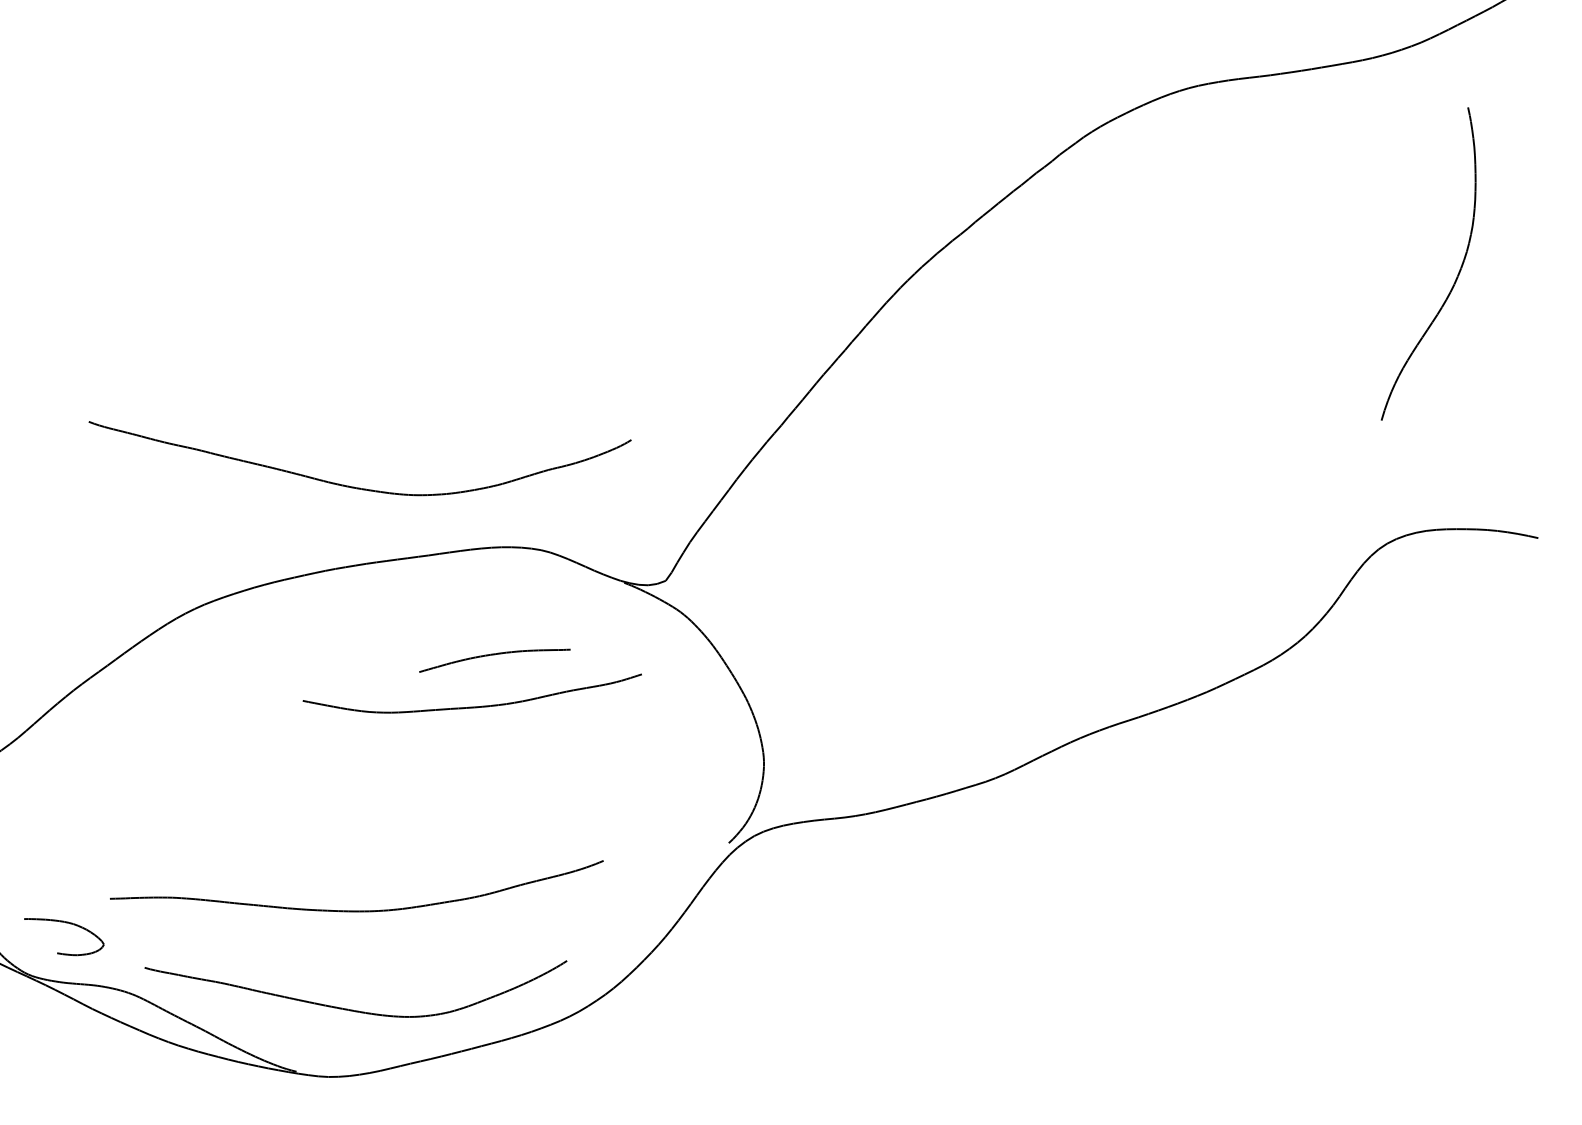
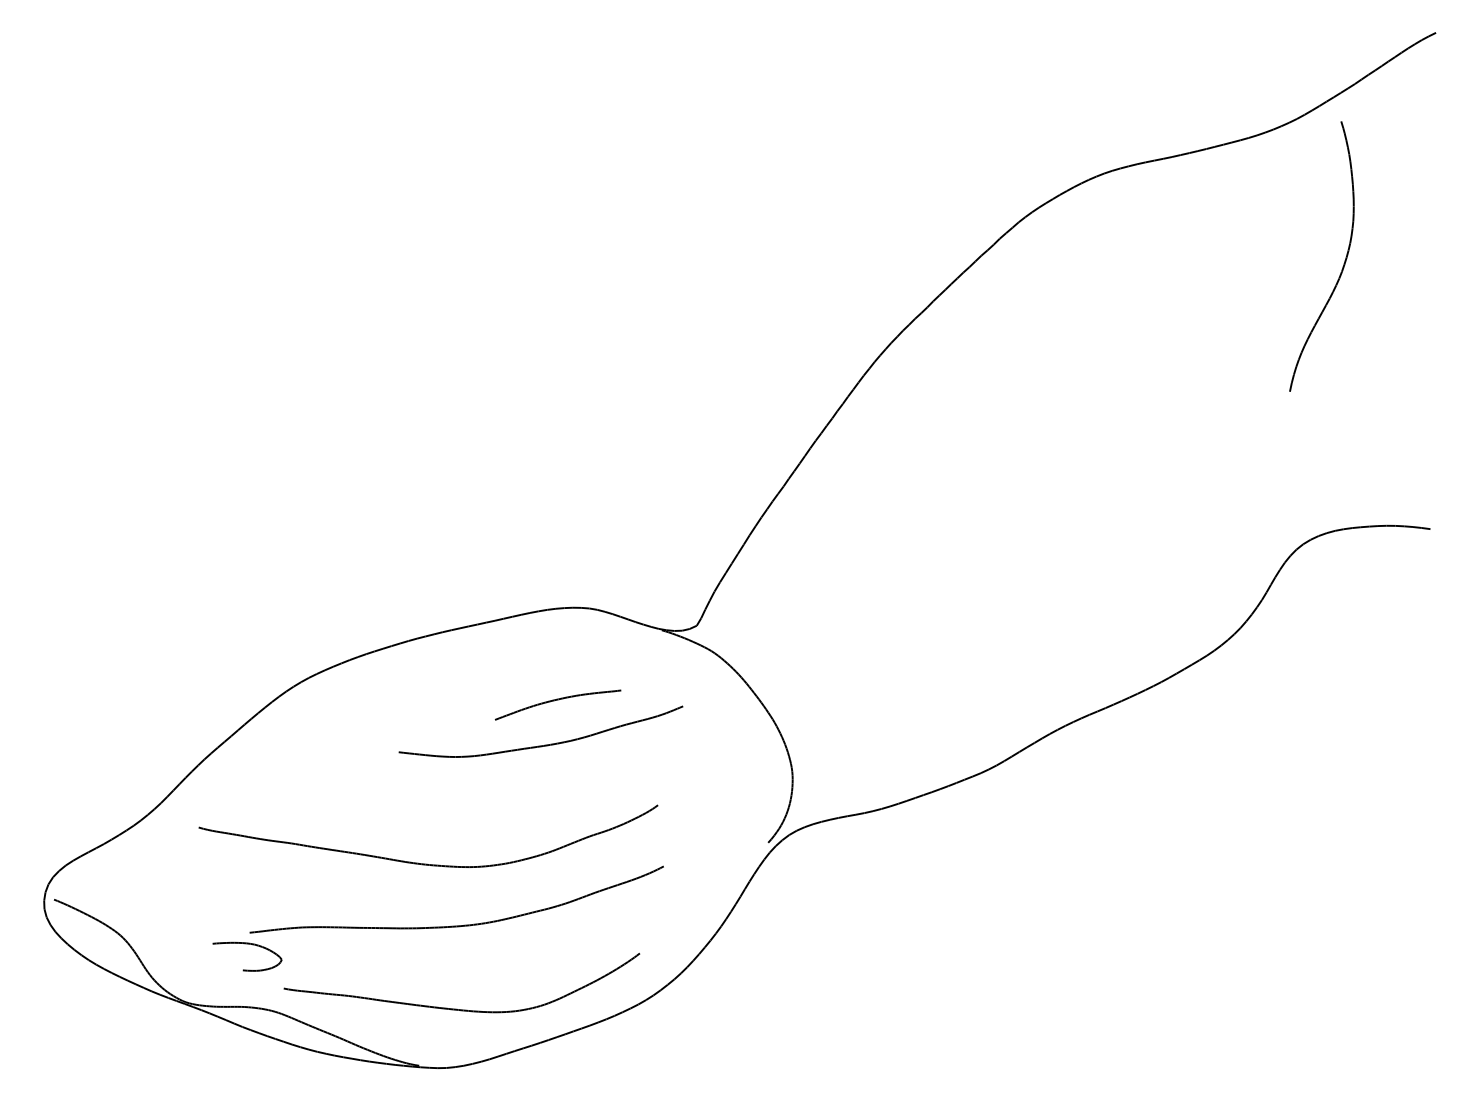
part: (1456, 274) -> (1343, 263), moved
part: (354, 486) -> (427, 863), moved
part: (65, 923) -> (247, 944), moved

